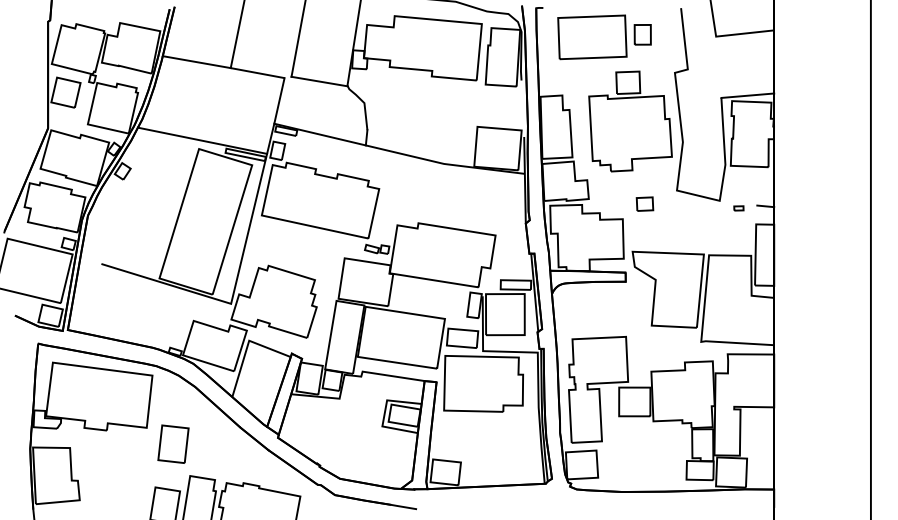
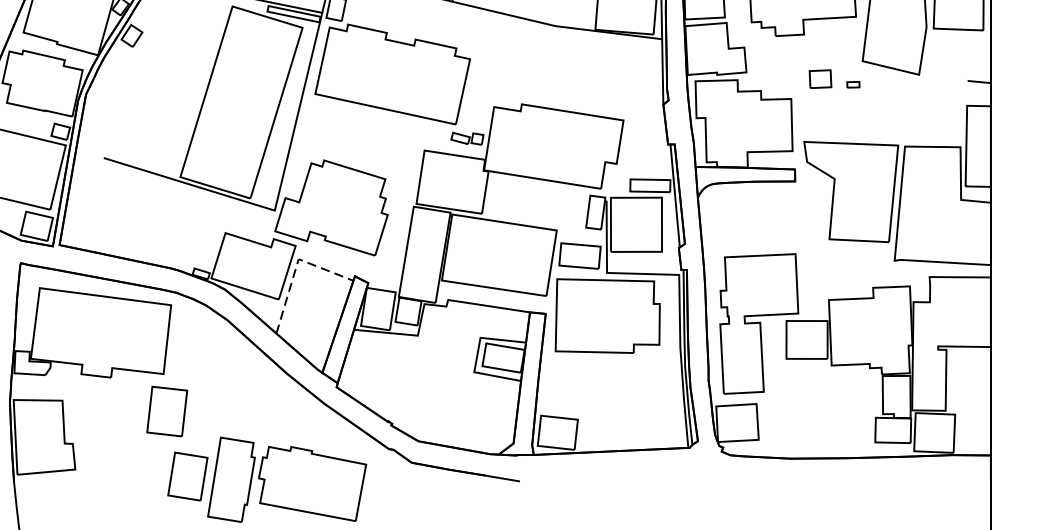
part: (738, 208) -> (852, 84), moved
line: (247, 346) -> (296, 266), solid -> dashed
part: (173, 443) -> (167, 410), moved

